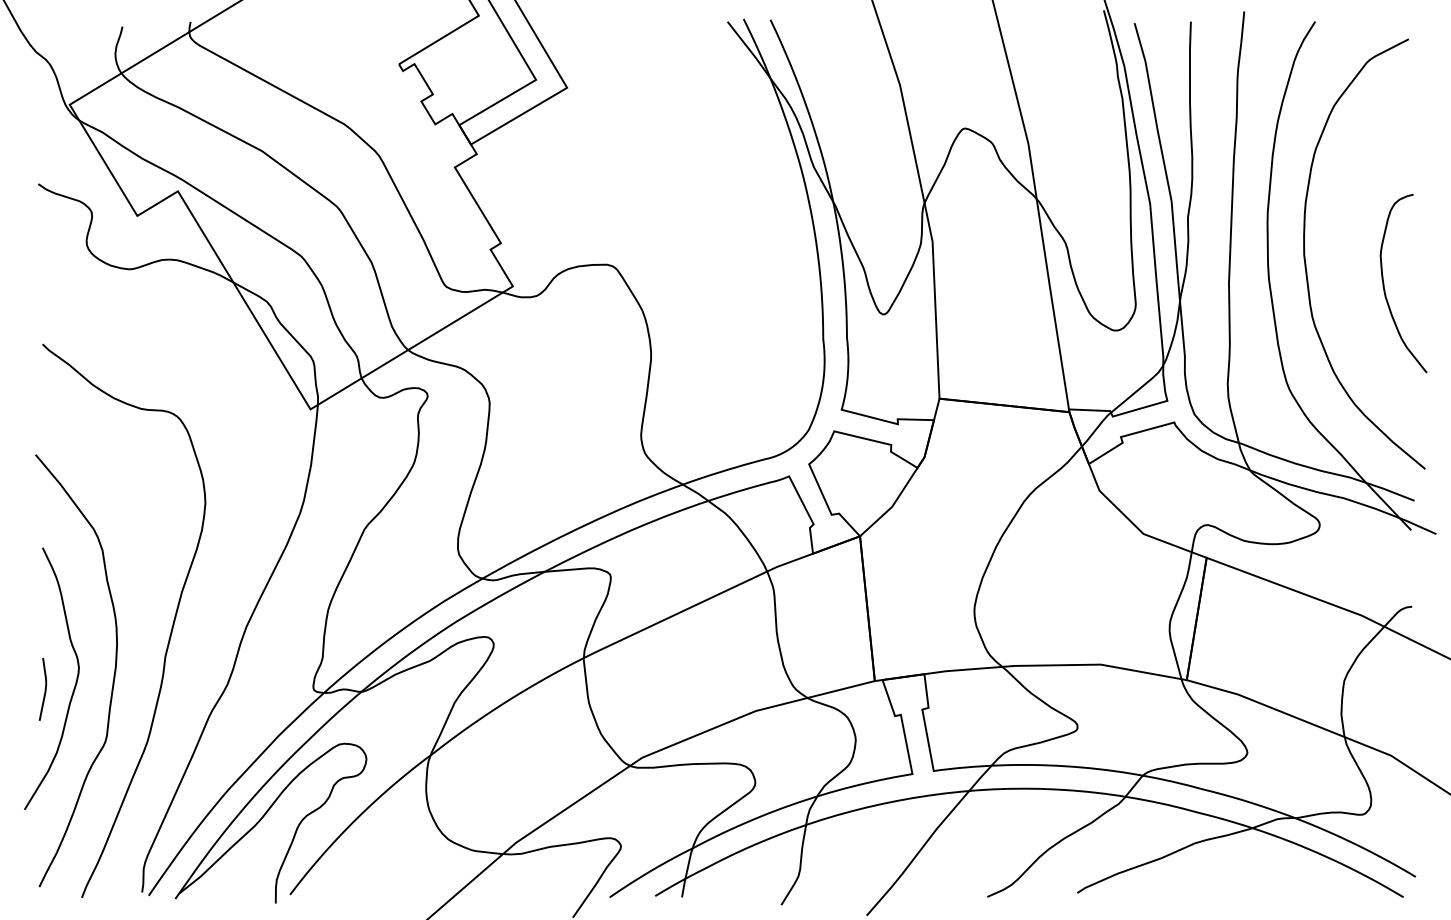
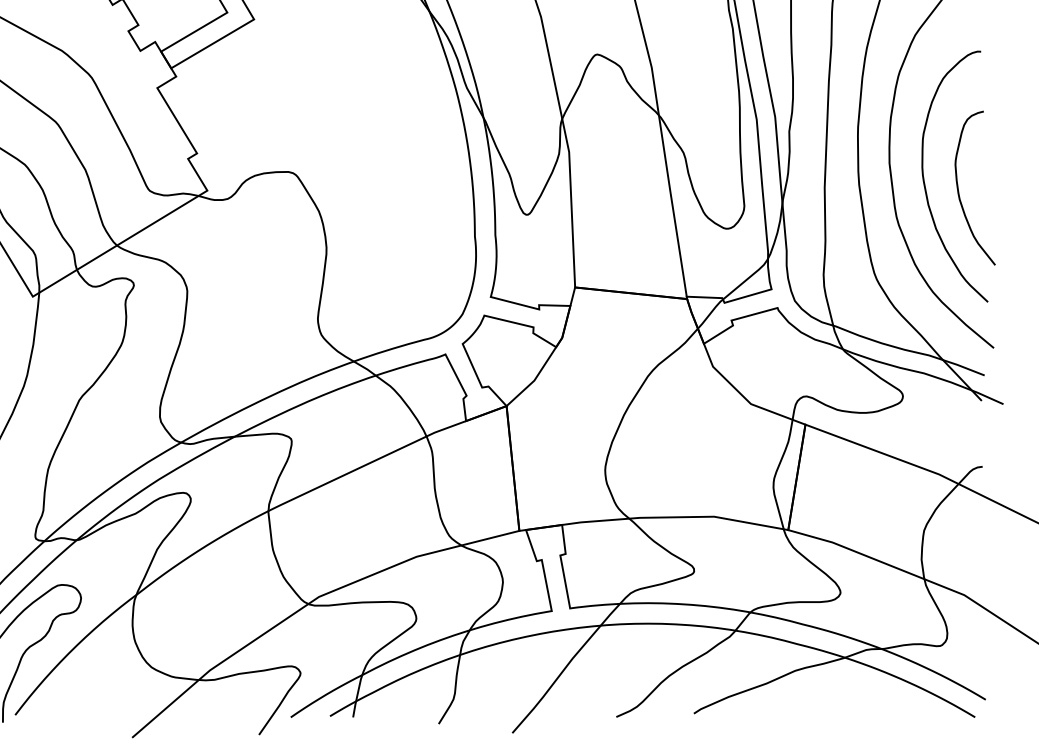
curve: (1345, 277) -> (925, 182), added

